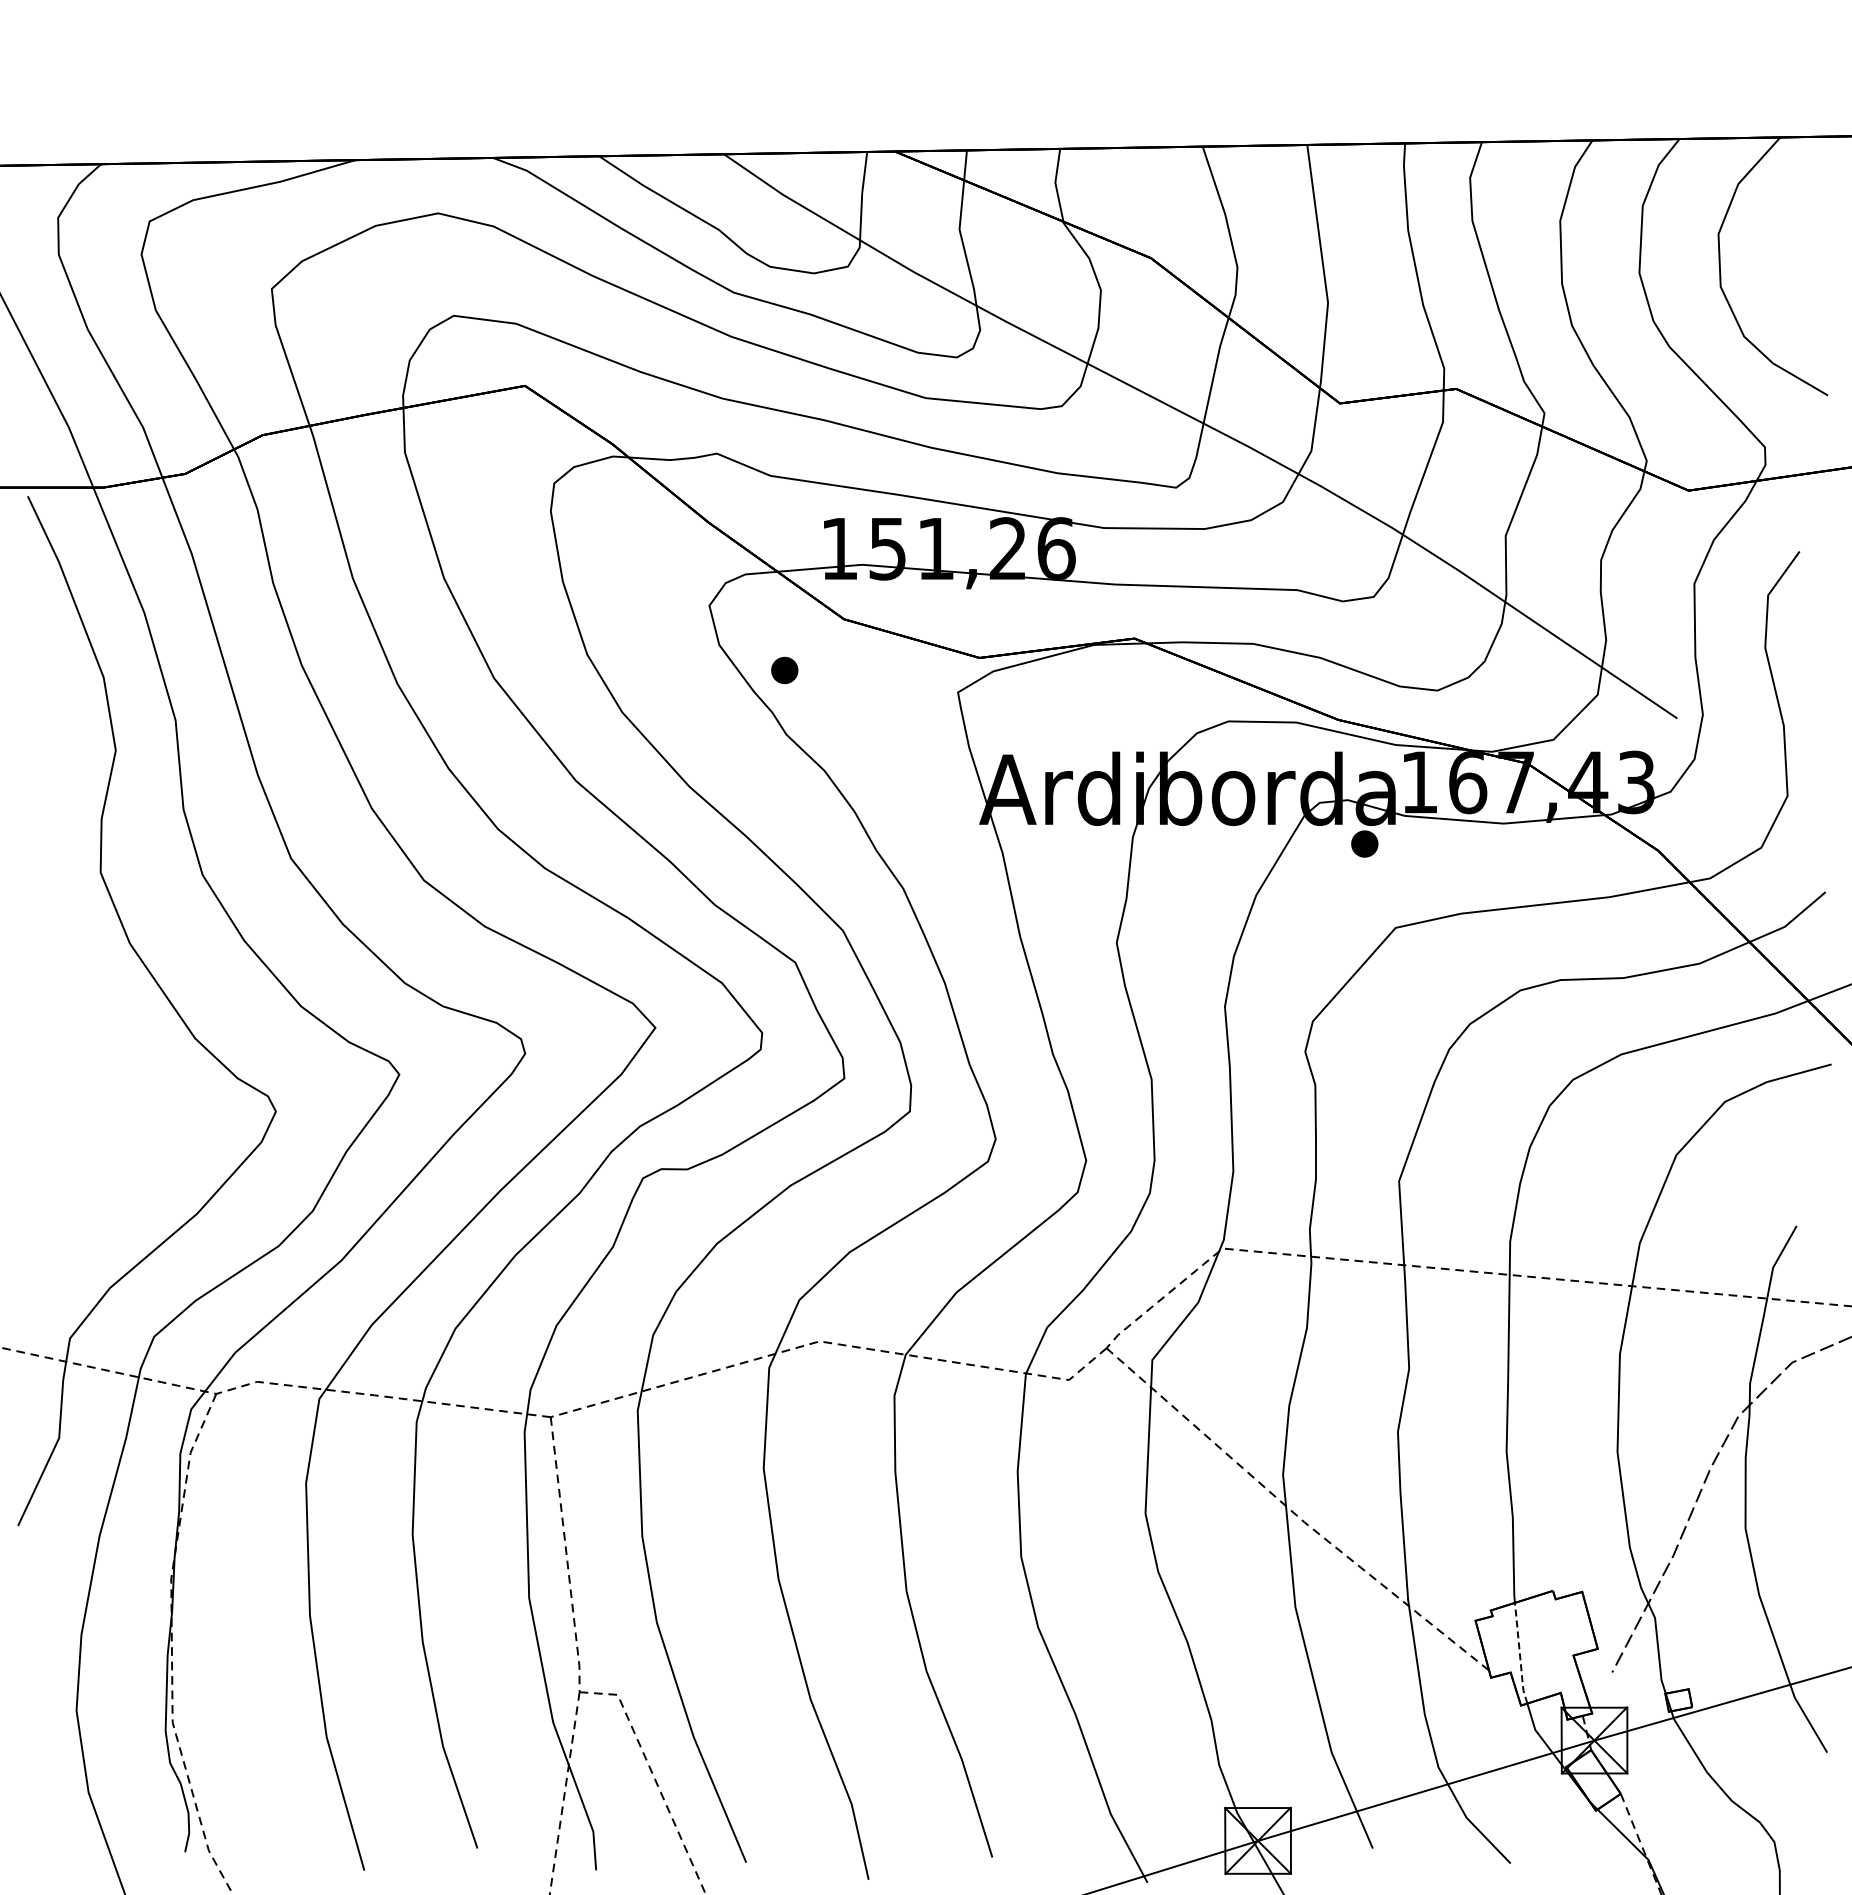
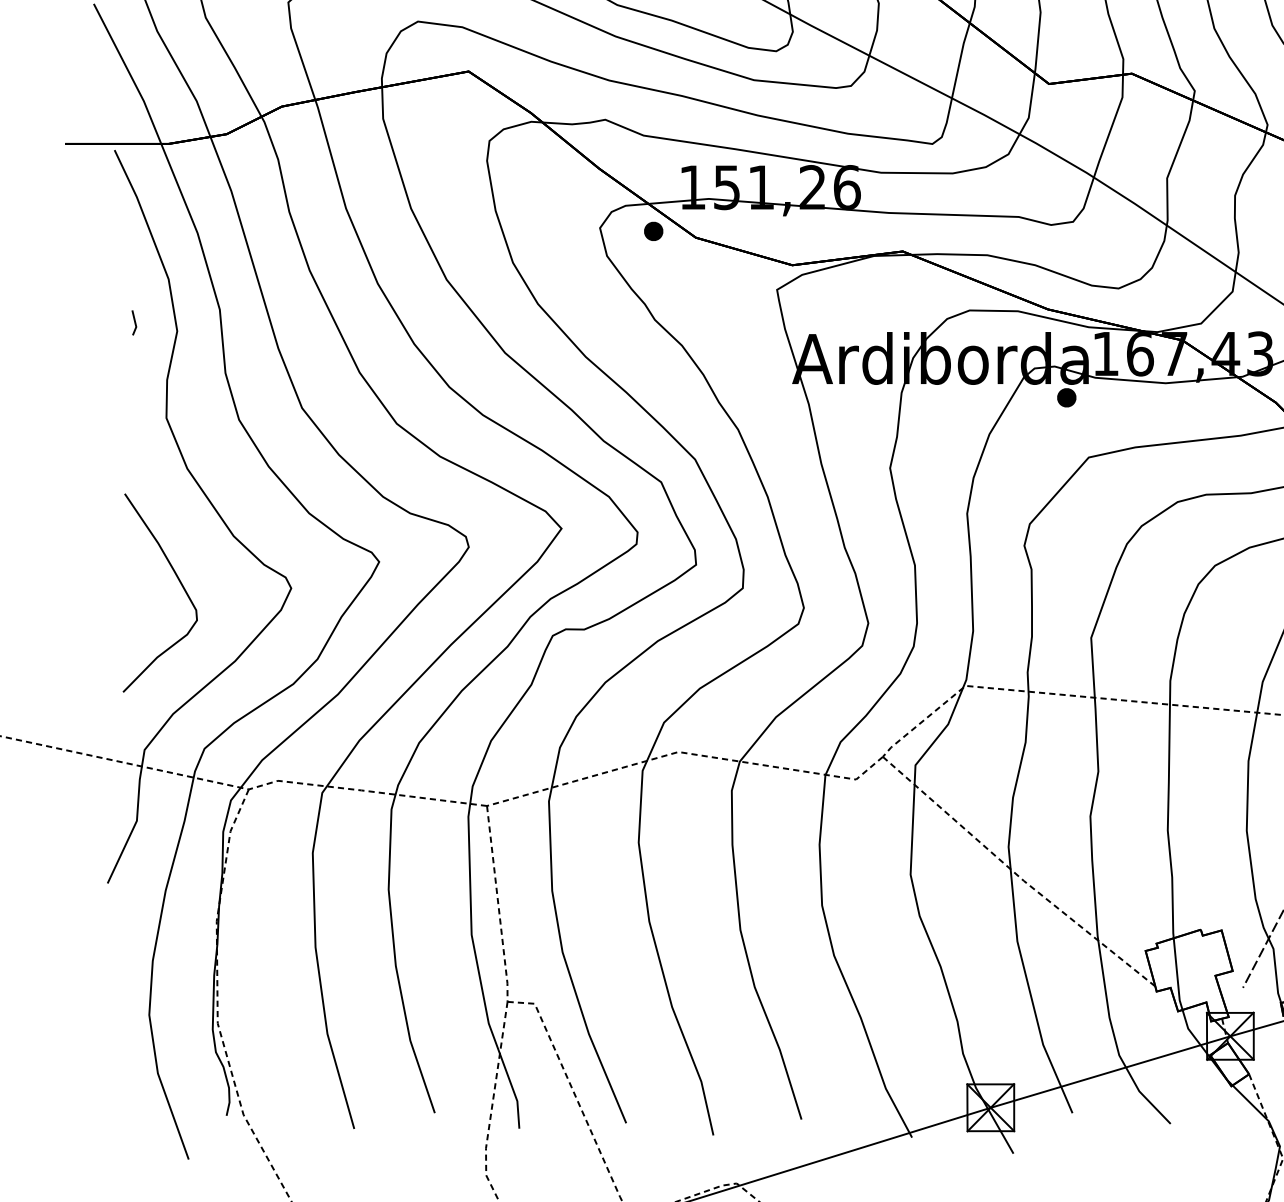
part: (784, 669) -> (653, 230), moved
line: (55, 737) -> (134, 321), added
curve: (119, 1103) -> (179, 582), added
line: (1519, 1654) -> (1176, 975), dashed -> solid

